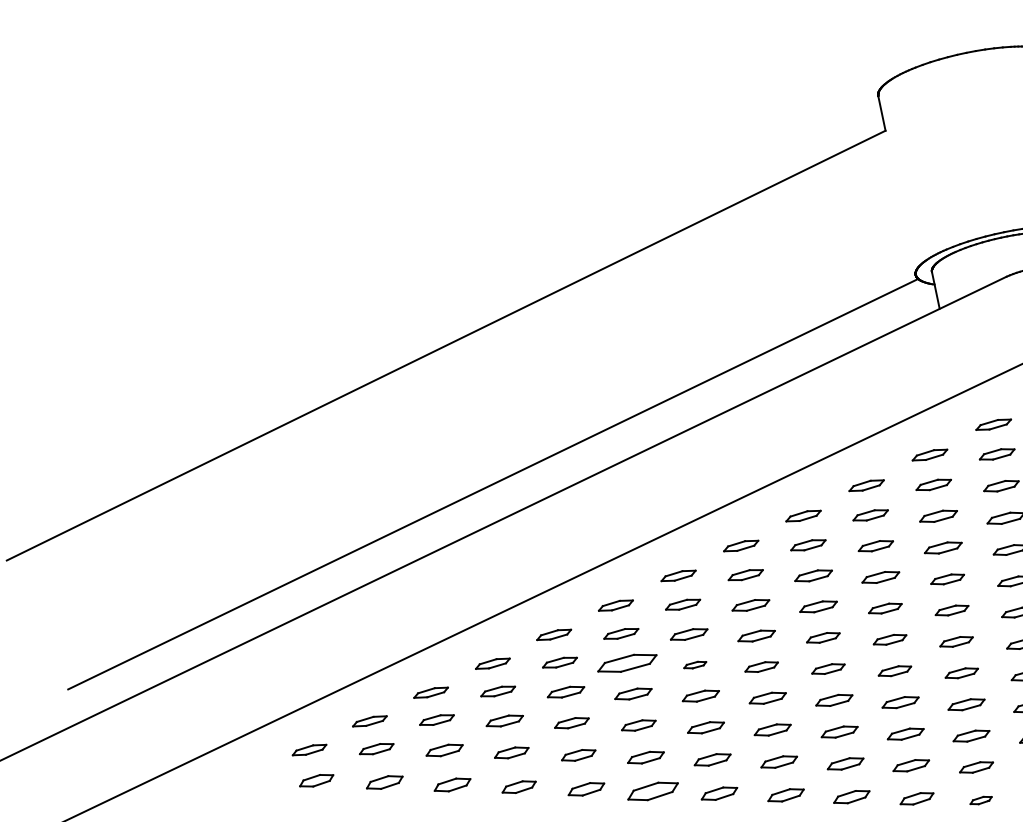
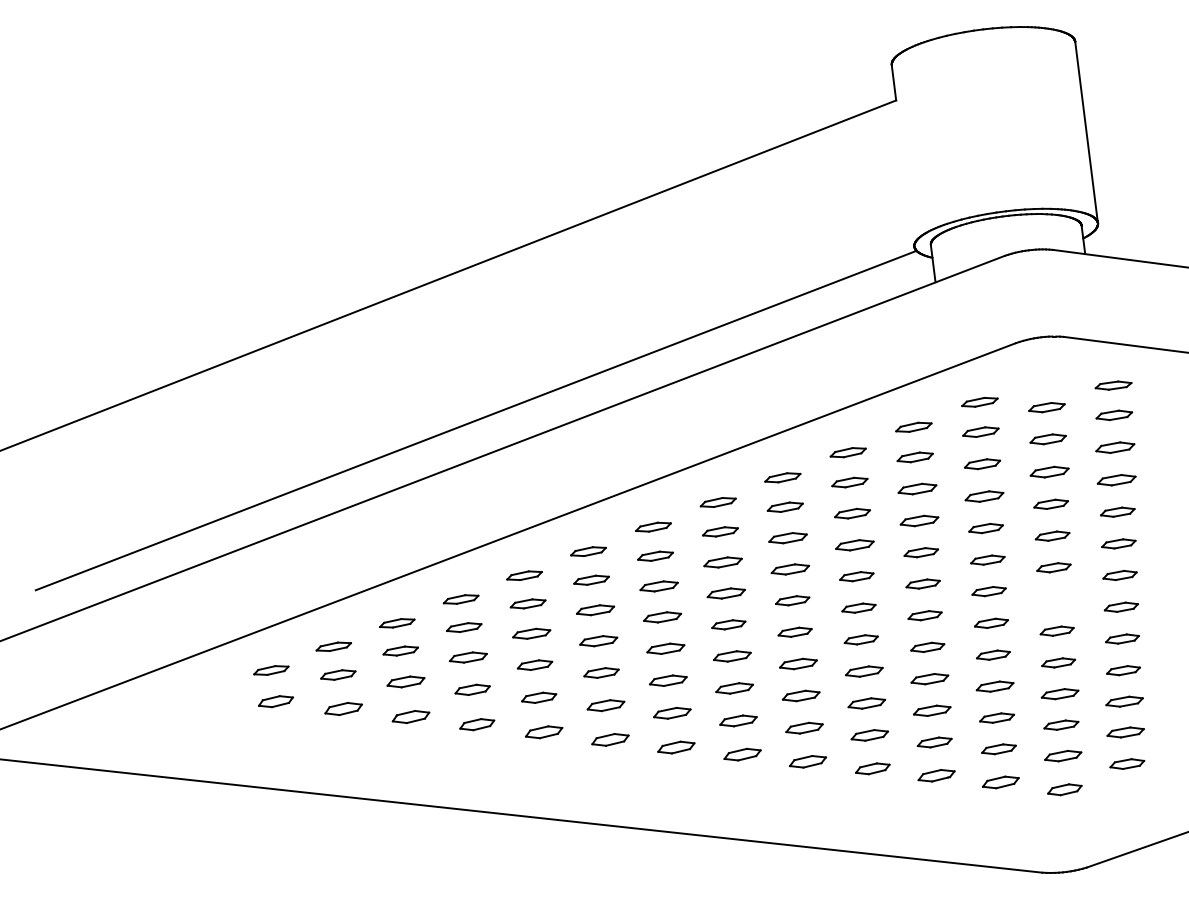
part: (627, 663) -> (595, 610), size x0.62
part: (695, 665) -> (662, 617), size x1.67
part: (653, 791) -> (610, 739), size x0.71
part: (981, 800) -> (936, 775), size x1.67

